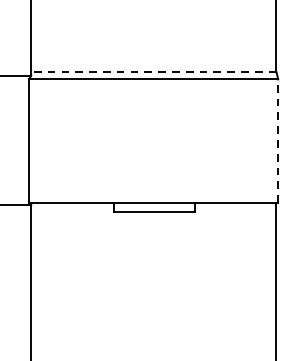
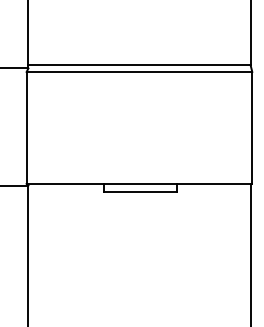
line: (152, 72) -> (138, 65), dashed -> solid
line: (278, 140) -> (252, 127), dashed -> solid

